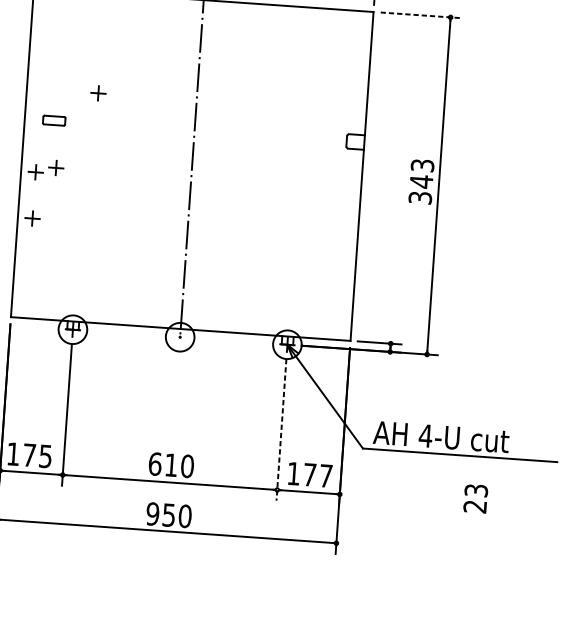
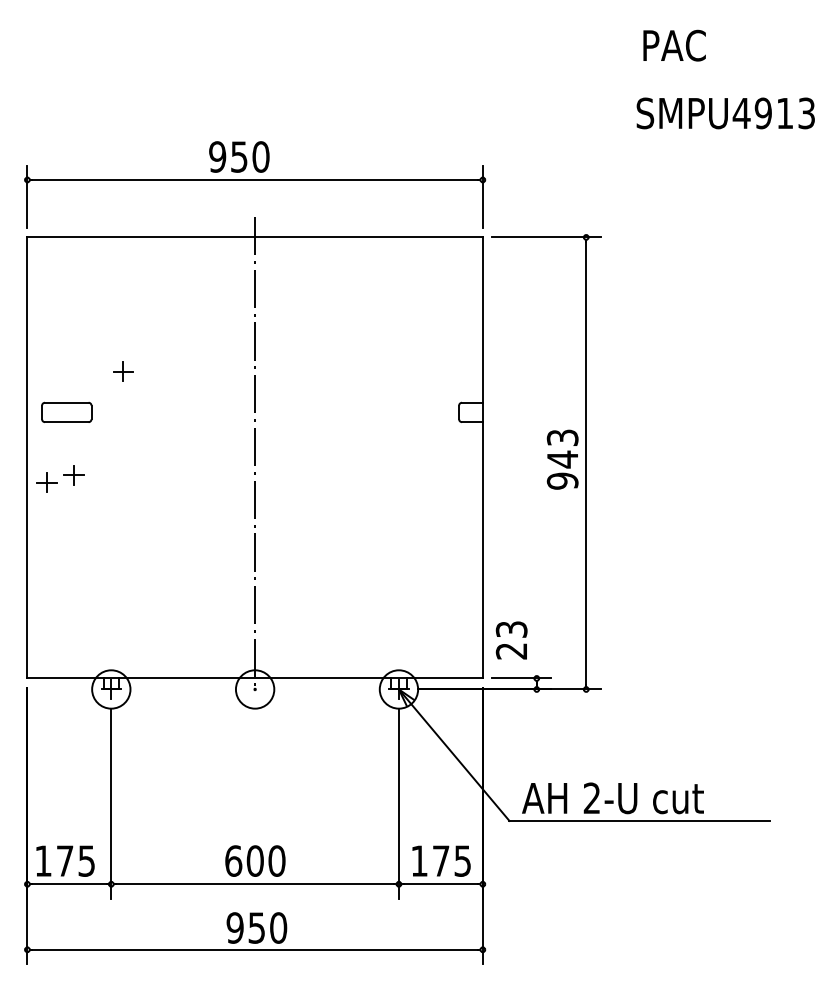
line: (421, 15) -> (547, 237), dashed -> solid
part: (54, 120) -> (66, 411), size x1.67
text: (420, 197) -> (562, 480), 343 -> 943
part: (32, 218) -> (46, 544), removed
line: (281, 429) -> (398, 803), dashed -> solid
text: (426, 435) -> (592, 797), 4-U -> 2-U
text: (170, 464) -> (254, 860), 610 -> 600
text: (325, 475) -> (462, 860), 177 -> 175
text: (475, 498) -> (511, 640), moved

